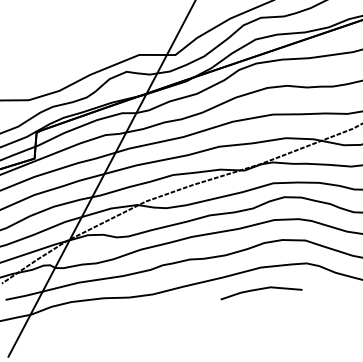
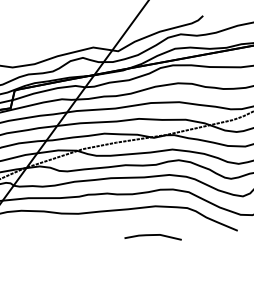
line: (259, 289) -> (152, 235), moved

